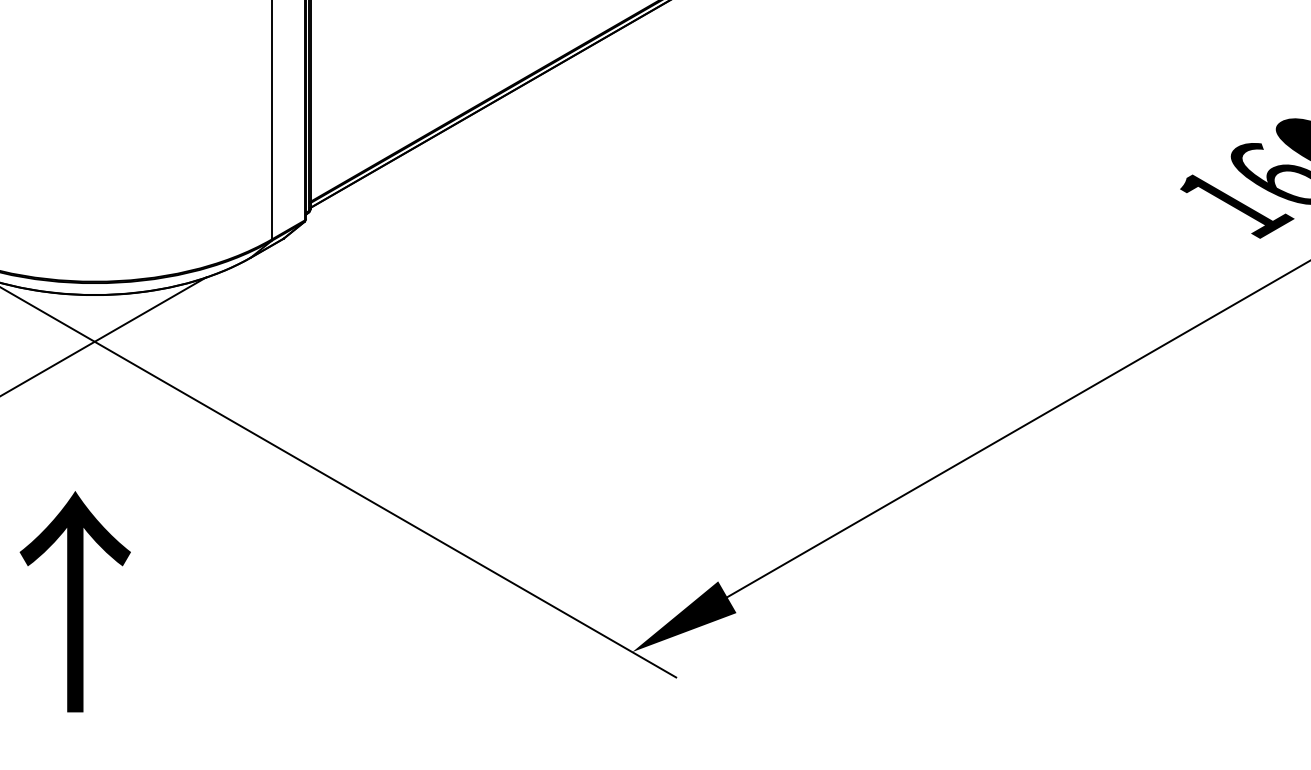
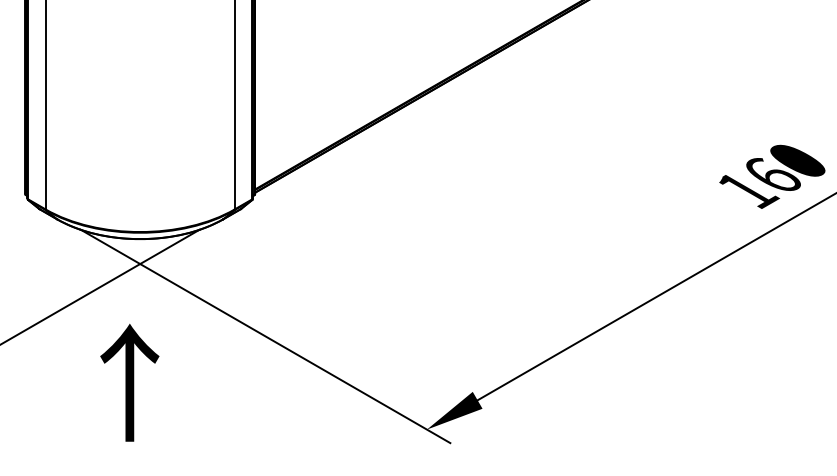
text: (74, 601) -> (129, 382), moved

